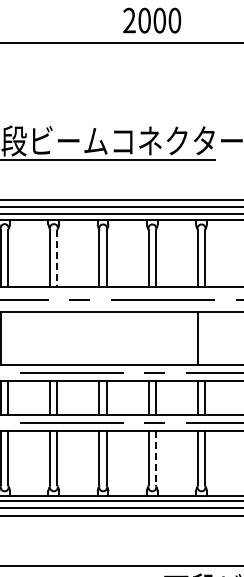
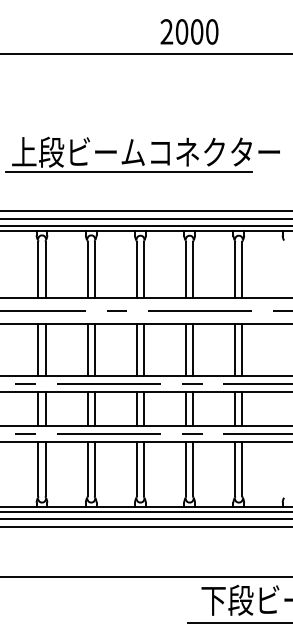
line: (57, 259) -> (94, 270), dashed -> solid
line: (8, 338) -> (45, 349), added
line: (50, 338) -> (87, 349), added
line: (57, 338) -> (94, 349), added
line: (99, 338) -> (136, 349), added
line: (107, 338) -> (144, 349), added
line: (149, 338) -> (186, 349), added
line: (156, 338) -> (193, 349), added
line: (205, 338) -> (242, 349), added
line: (156, 458) -> (193, 469), dashed -> solid

